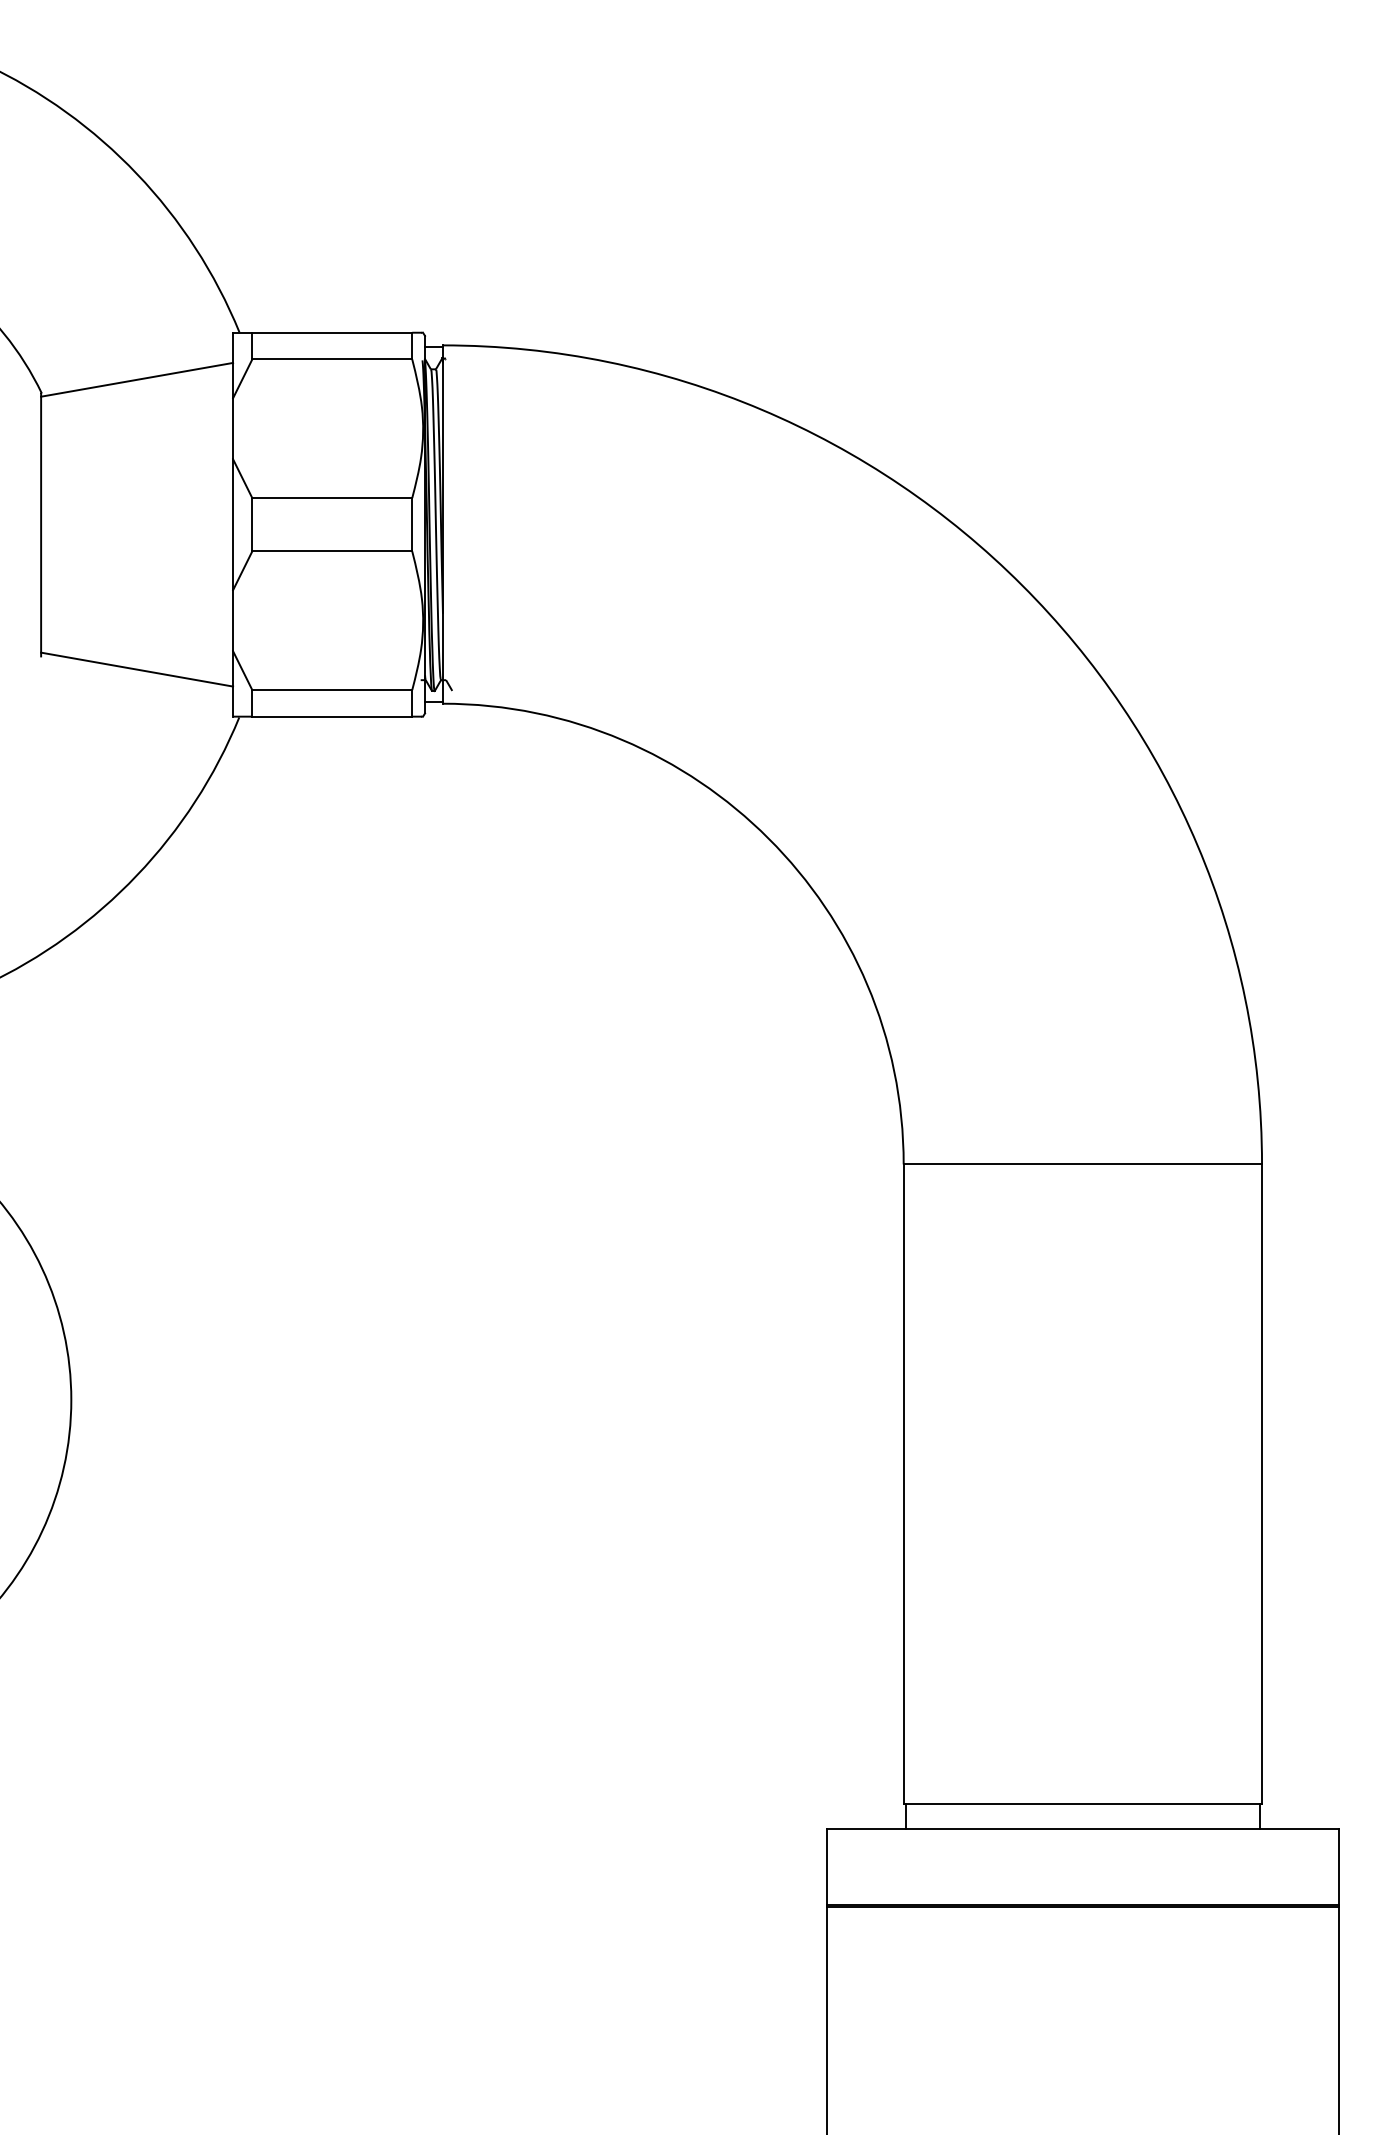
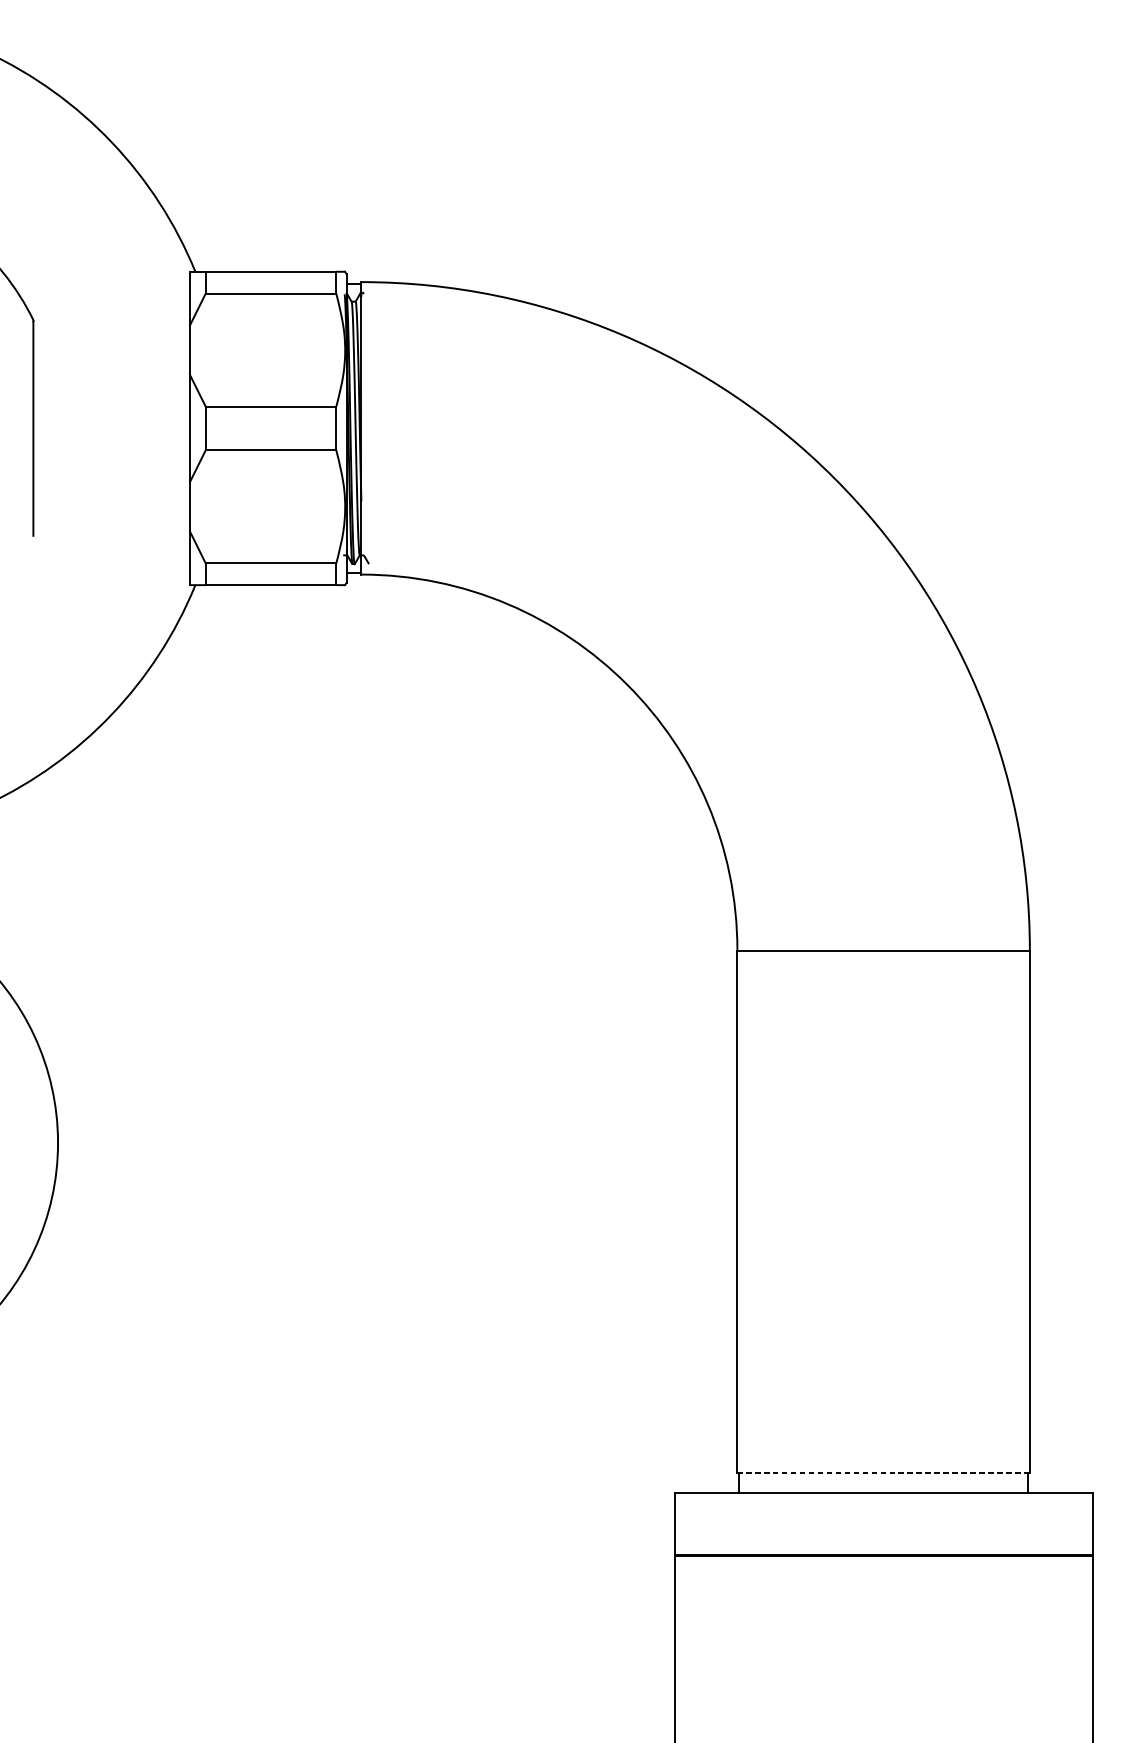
line: (137, 379) -> (112, 309), removed
line: (137, 669) -> (112, 546), removed
line: (1082, 1804) -> (883, 1473), solid -> dashed

